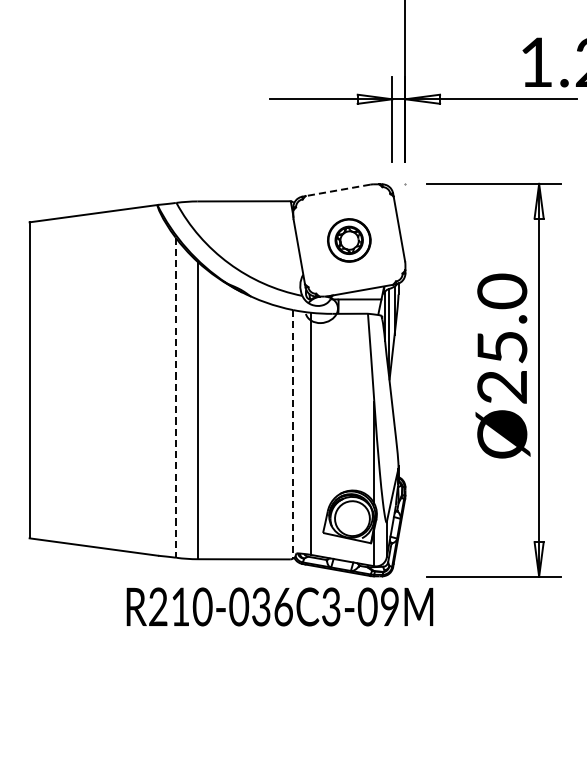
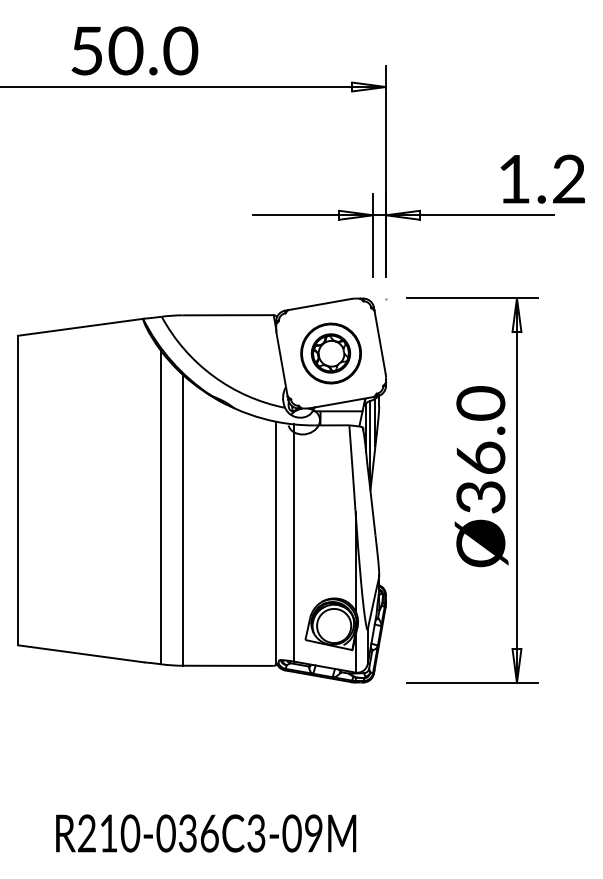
line: (337, 190) -> (319, 304), dashed -> solid
part: (348, 240) -> (330, 353), size x1.43
text: (501, 367) -> (480, 477), Ø25.0 -> Ø36.0
line: (176, 397) -> (161, 507), dashed -> solid
line: (293, 434) -> (276, 543), dashed -> solid
text: (280, 606) -> (206, 833), moved

